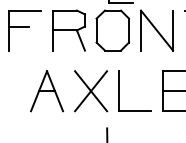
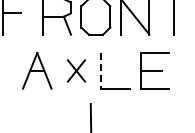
part: (91, 90) -> (76, 70), size x0.6
line: (119, 90) -> (101, 70), solid -> dashed

